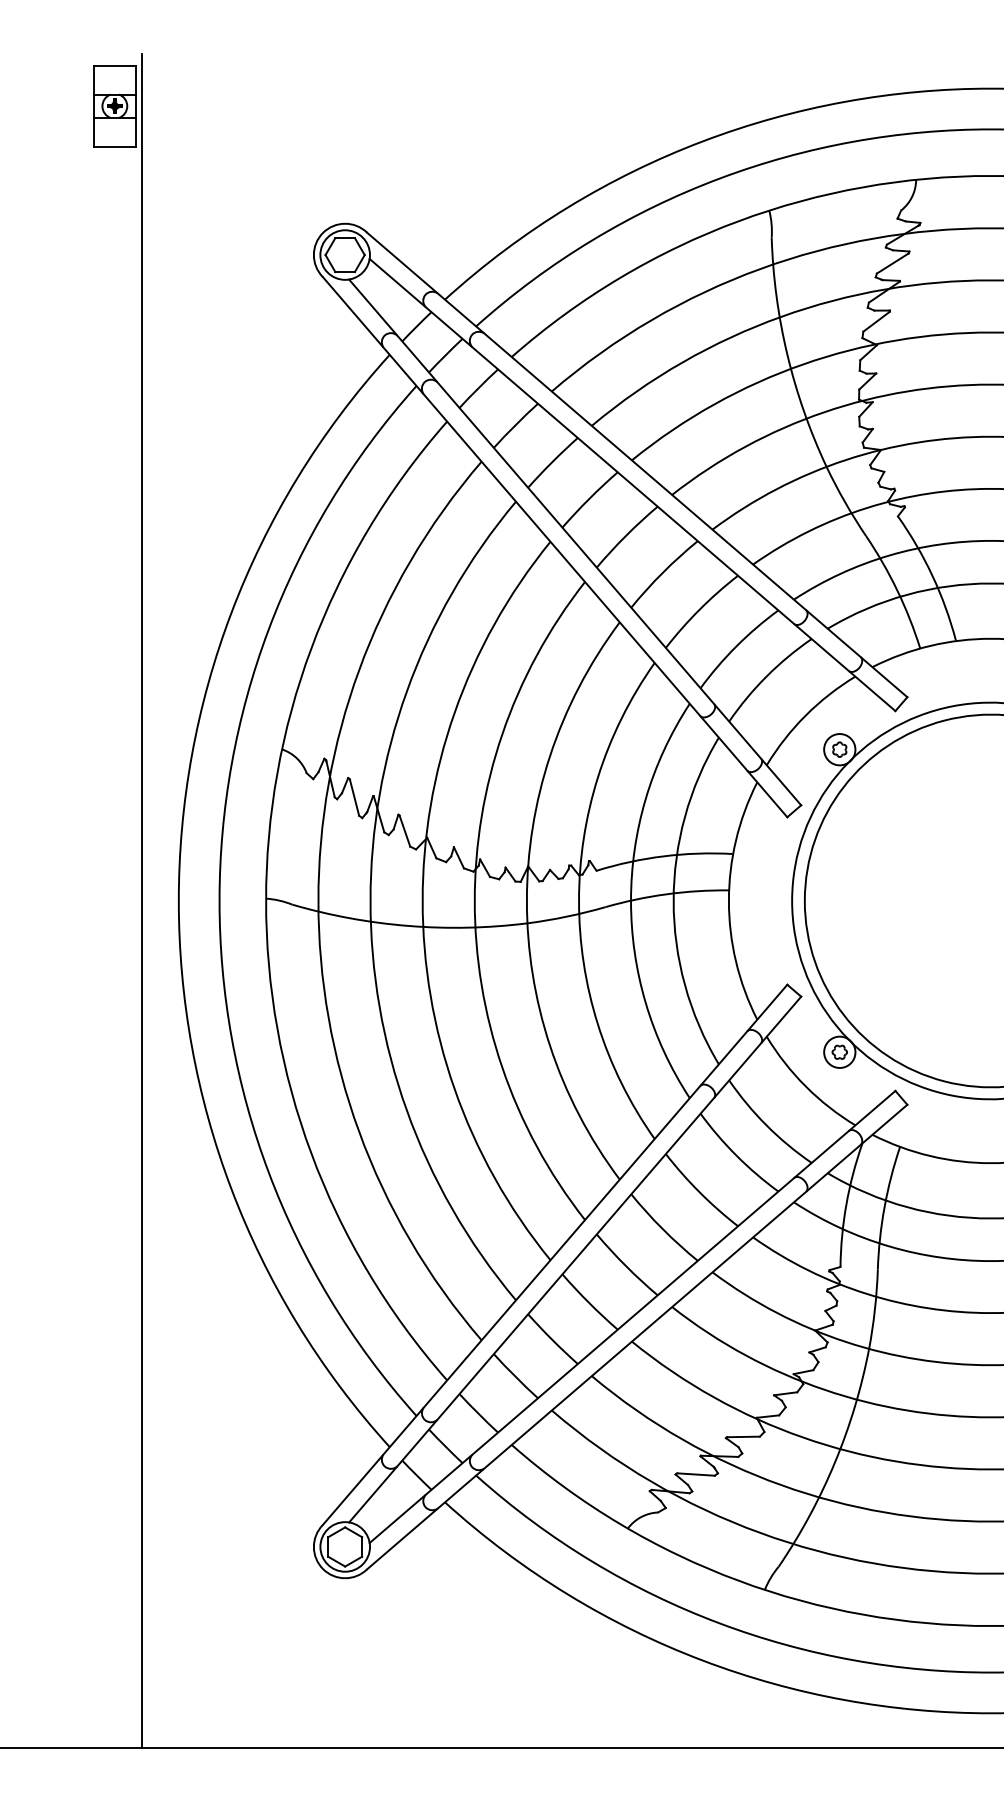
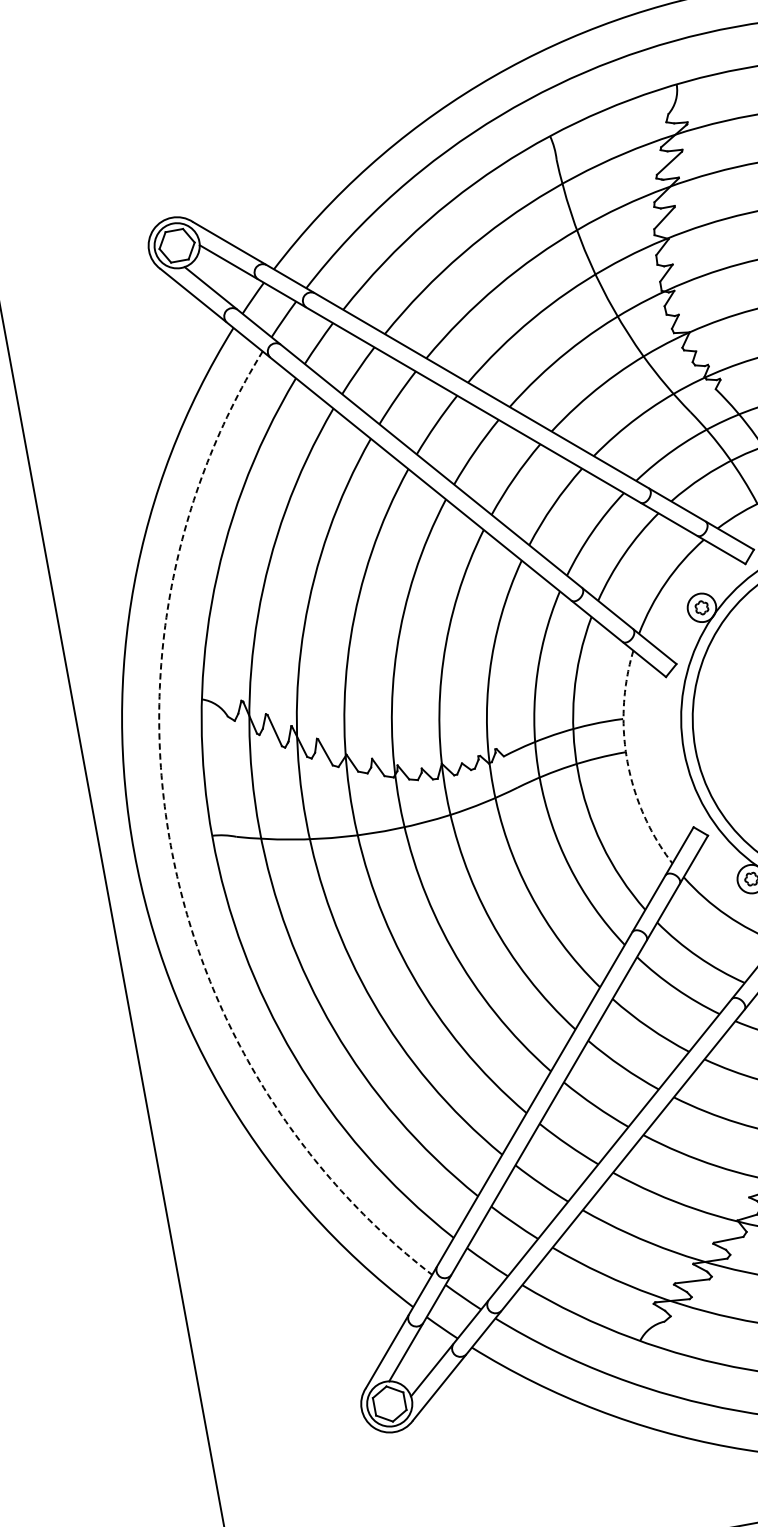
arc: (219, 900) -> (170, 845), solid -> dashed
arc: (728, 900) -> (627, 761), solid -> dashed

